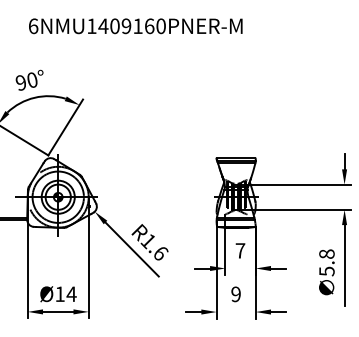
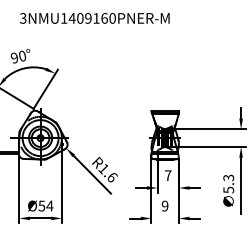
text: (33, 26) -> (23, 18), 6NMU1409160PNER-M -> 3NMU1409160PNER-M
text: (326, 254) -> (228, 178), 5.8 -> 5.3
text: (59, 294) -> (41, 206), Ø14 -> Ø54

